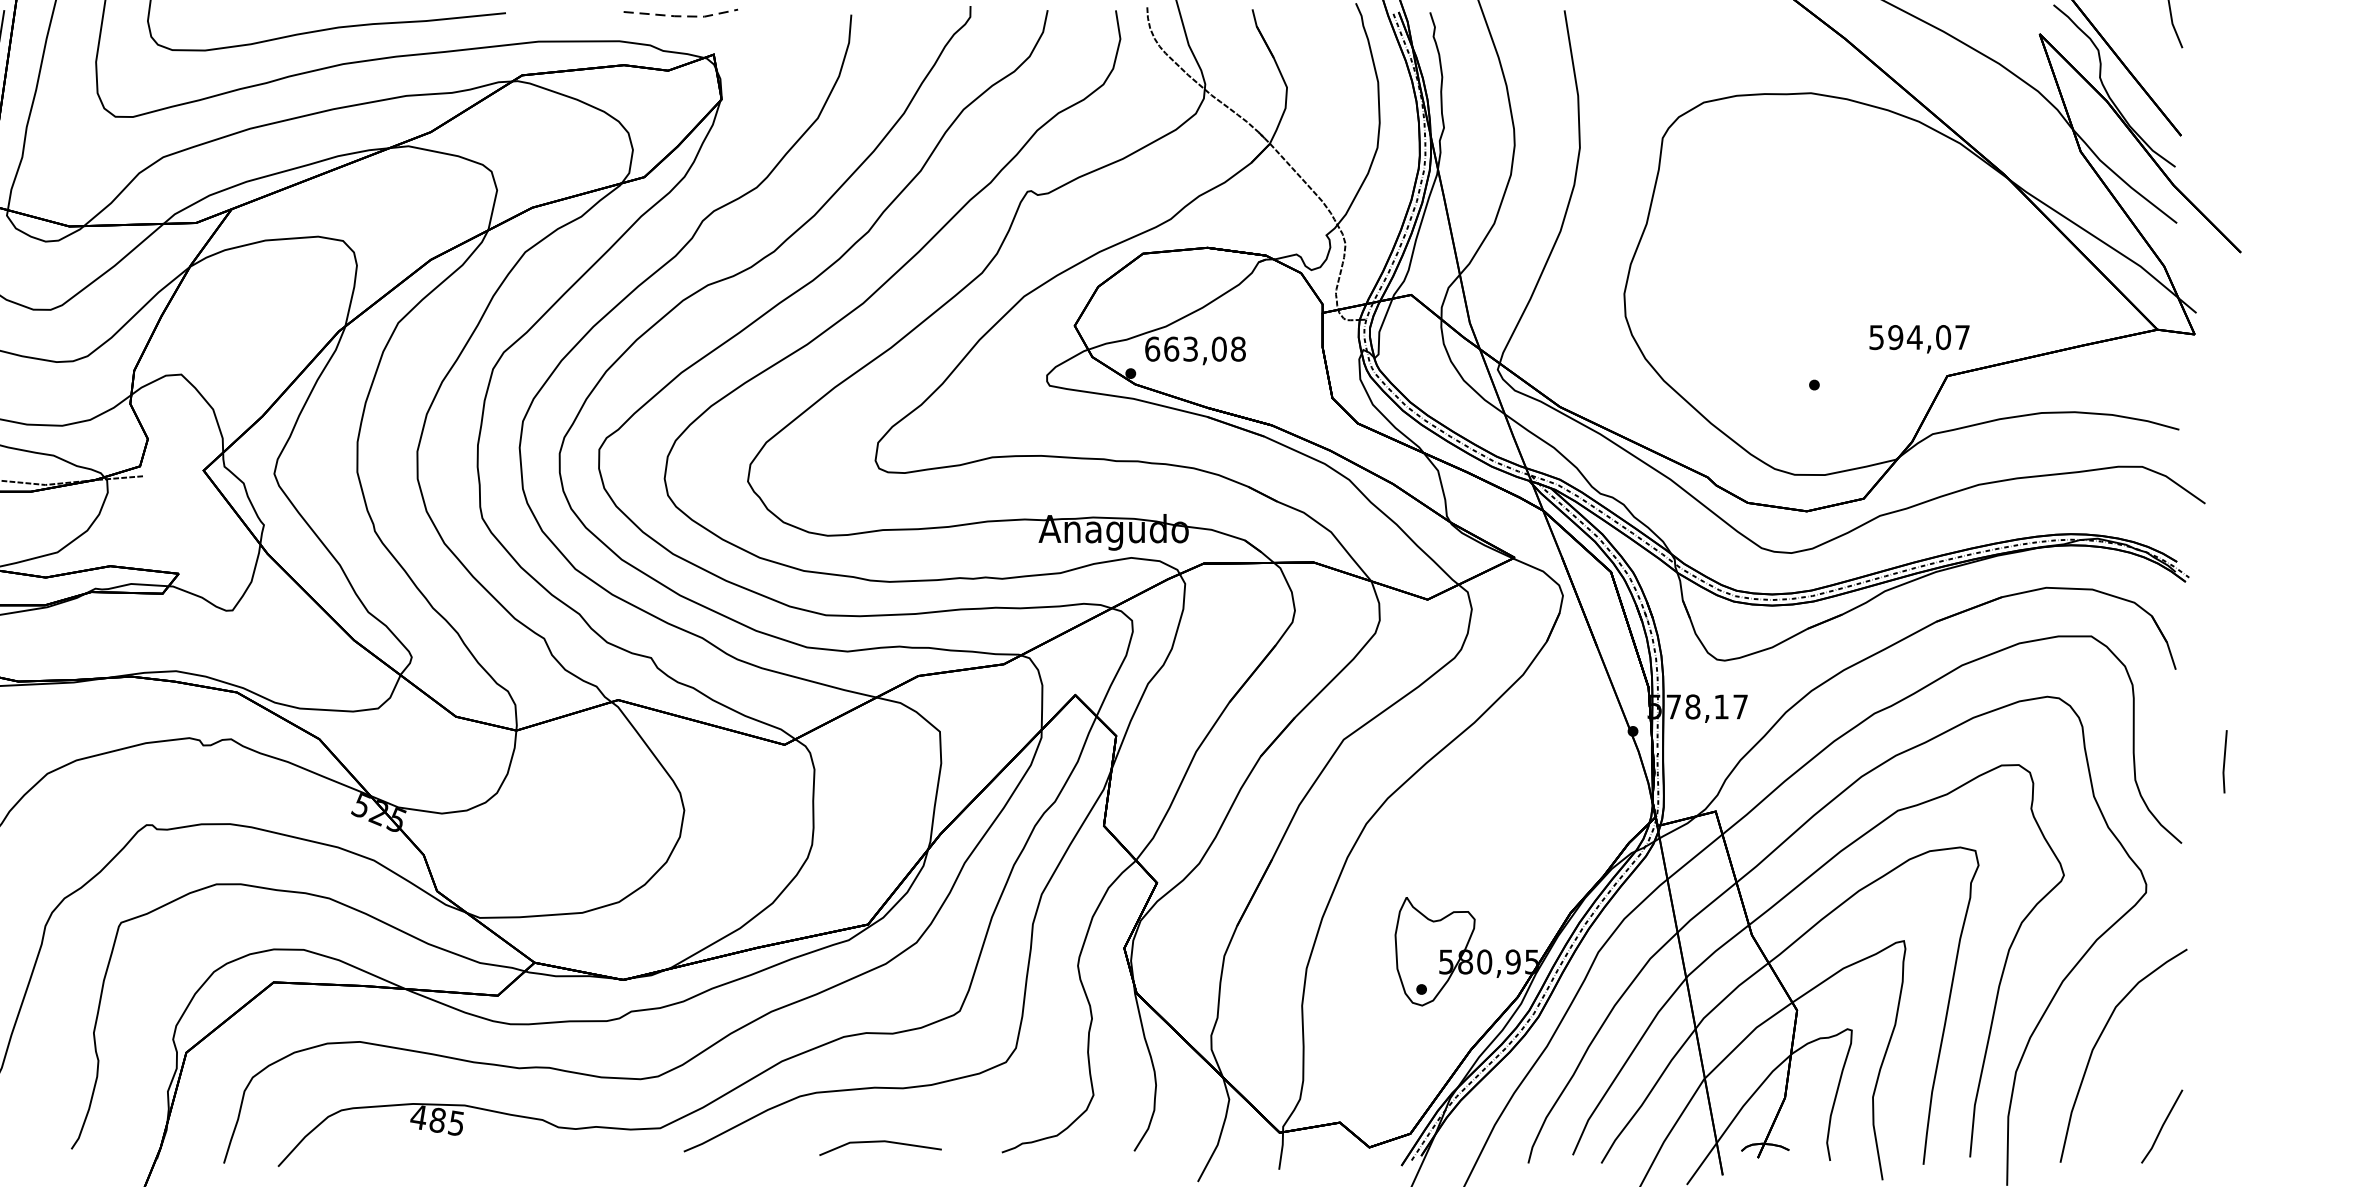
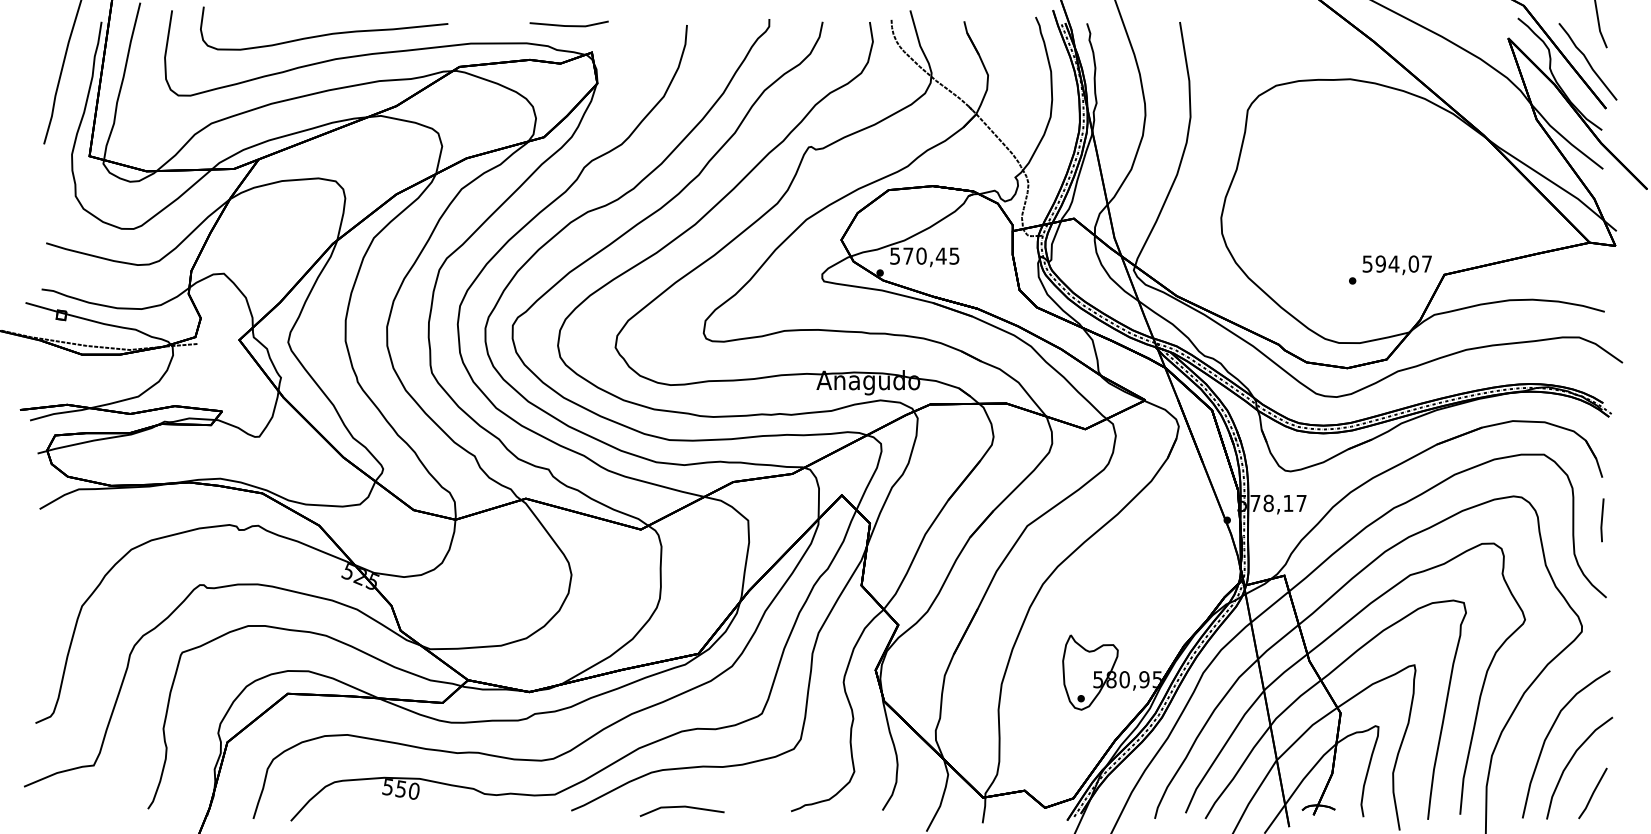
line: (681, 16) -> (569, 26), dashed -> solid
curve: (2154, 67) -> (1587, 61), added
text: (1918, 339) -> (1396, 265), moved
text: (1194, 348) -> (924, 255), 663,08 -> 570,45
line: (2225, 762) -> (1602, 520), moved
curve: (2129, 1081) -> (1570, 762), added
text: (436, 1119) -> (400, 788), 485 -> 550
line: (879, 1142) -> (681, 807), moved

